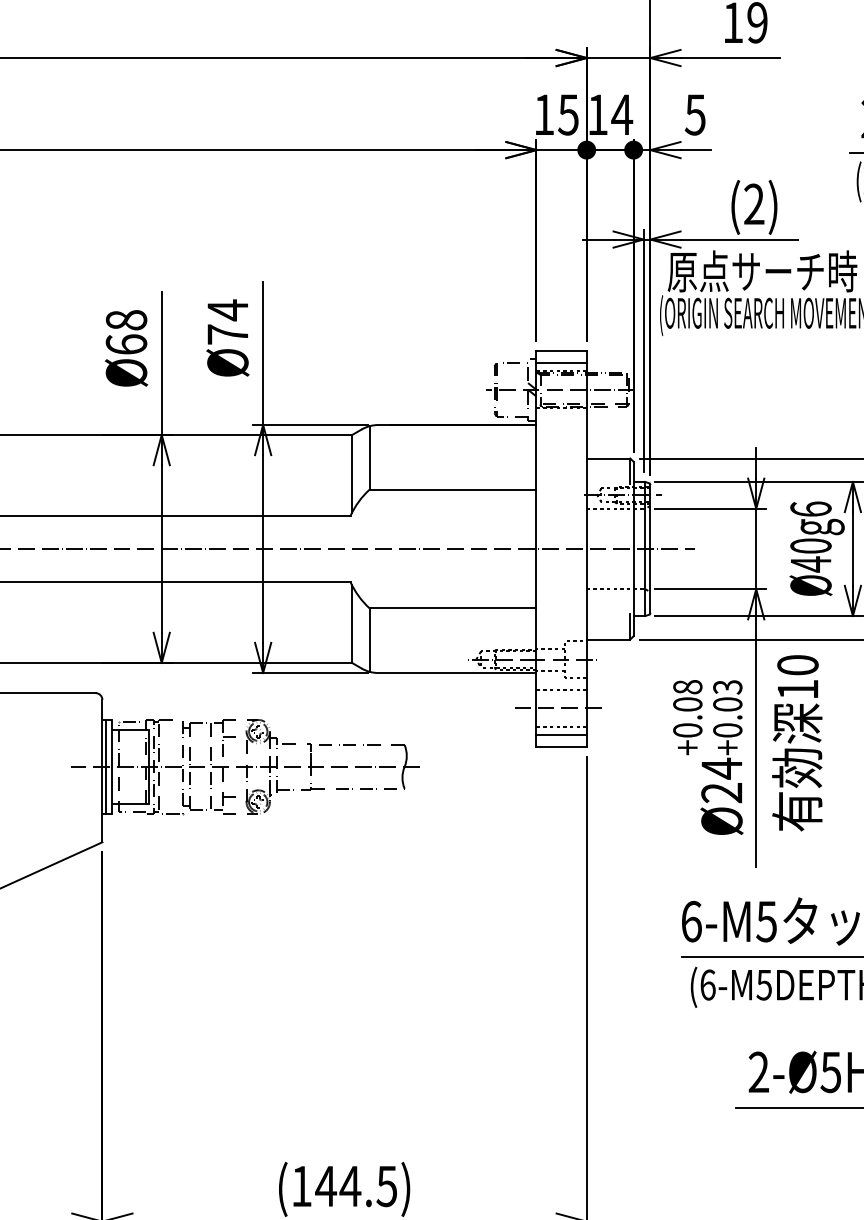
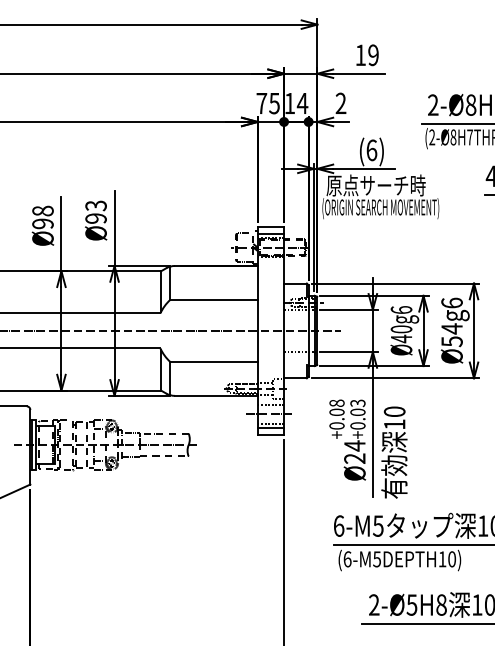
text: (543, 114) -> (261, 103), 15 -> 75
text: (694, 114) -> (340, 103), 5 -> 2
text: (753, 204) -> (371, 150), (2) -> (6)
text: (226, 321) -> (95, 211), Ø74 -> Ø93
text: (125, 343) -> (42, 223), Ø68 -> Ø98
text: (797, 742) -> (394, 452), moved

